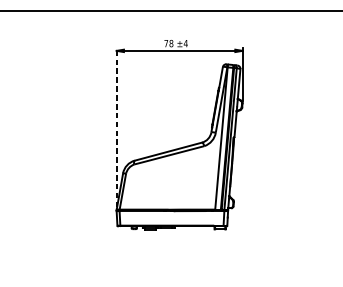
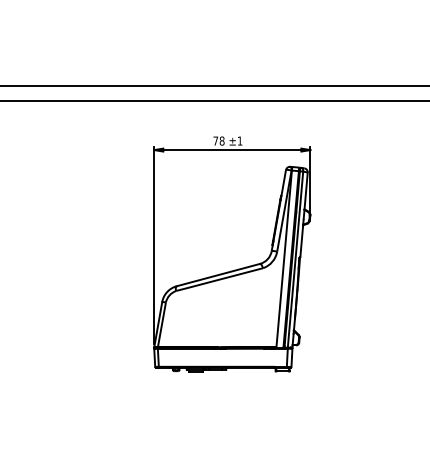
text: (185, 43) -> (239, 140), ±4 -> ±1
line: (116, 127) -> (154, 245), dashed -> solid

